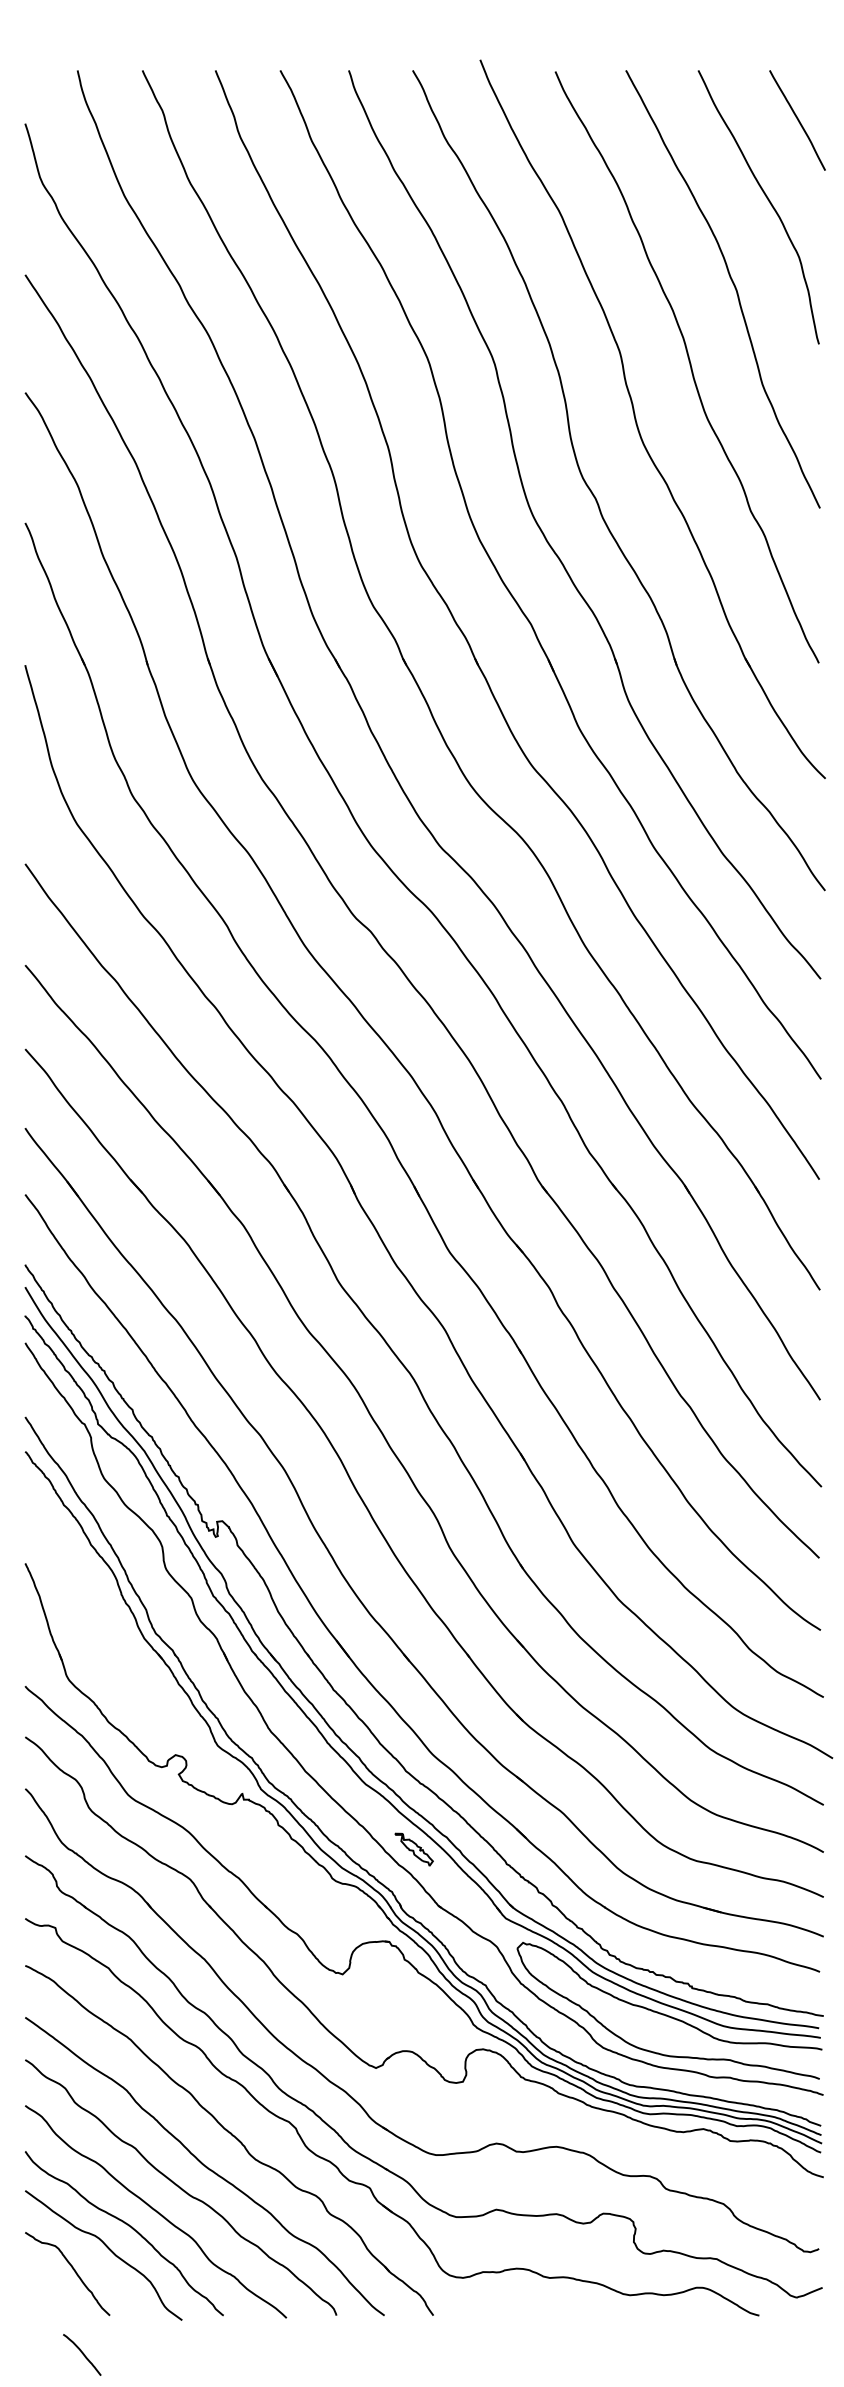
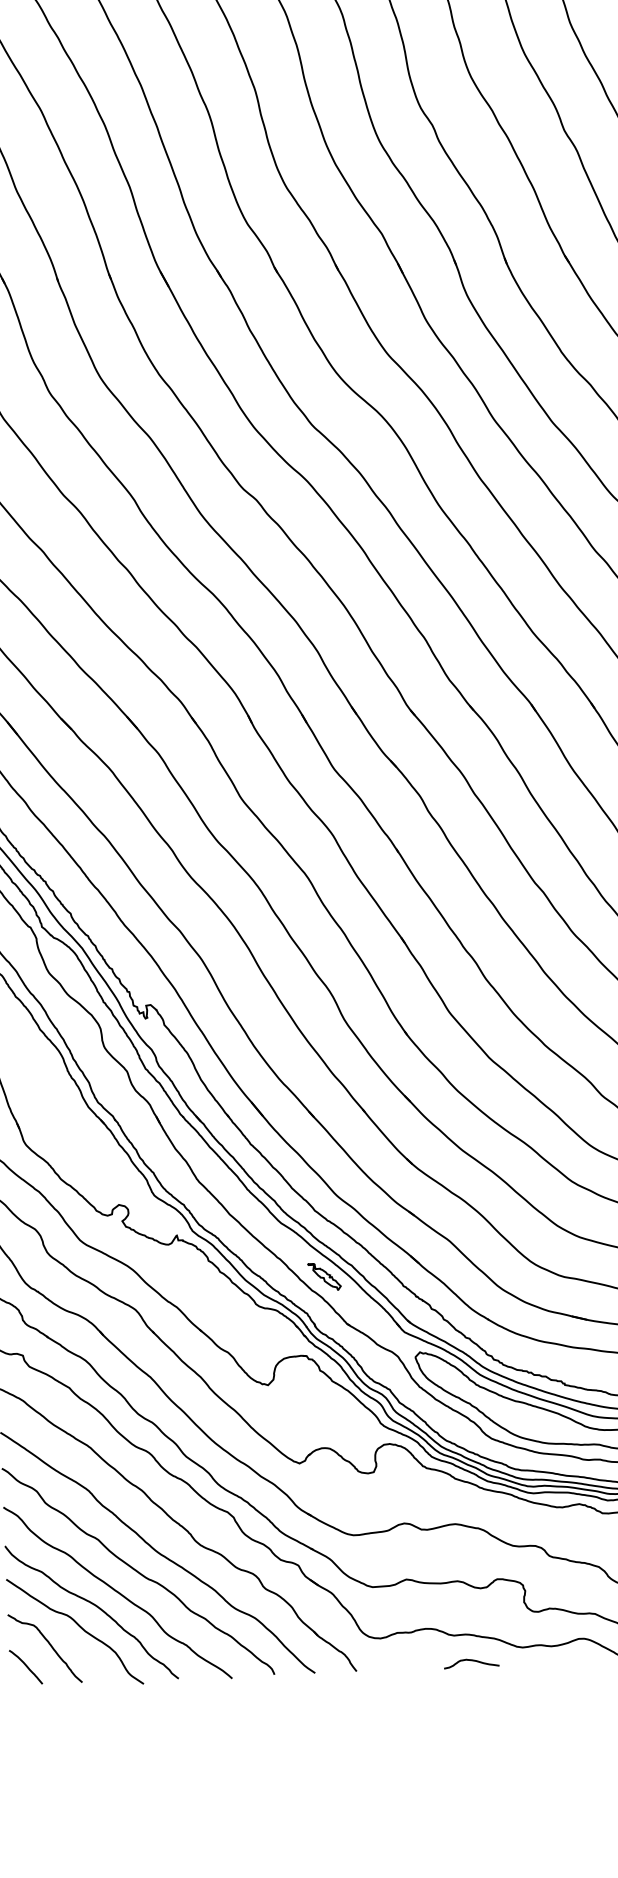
curve: (568, 2308) -> (470, 1660), added
curve: (82, 2354) -> (26, 1666), moved

